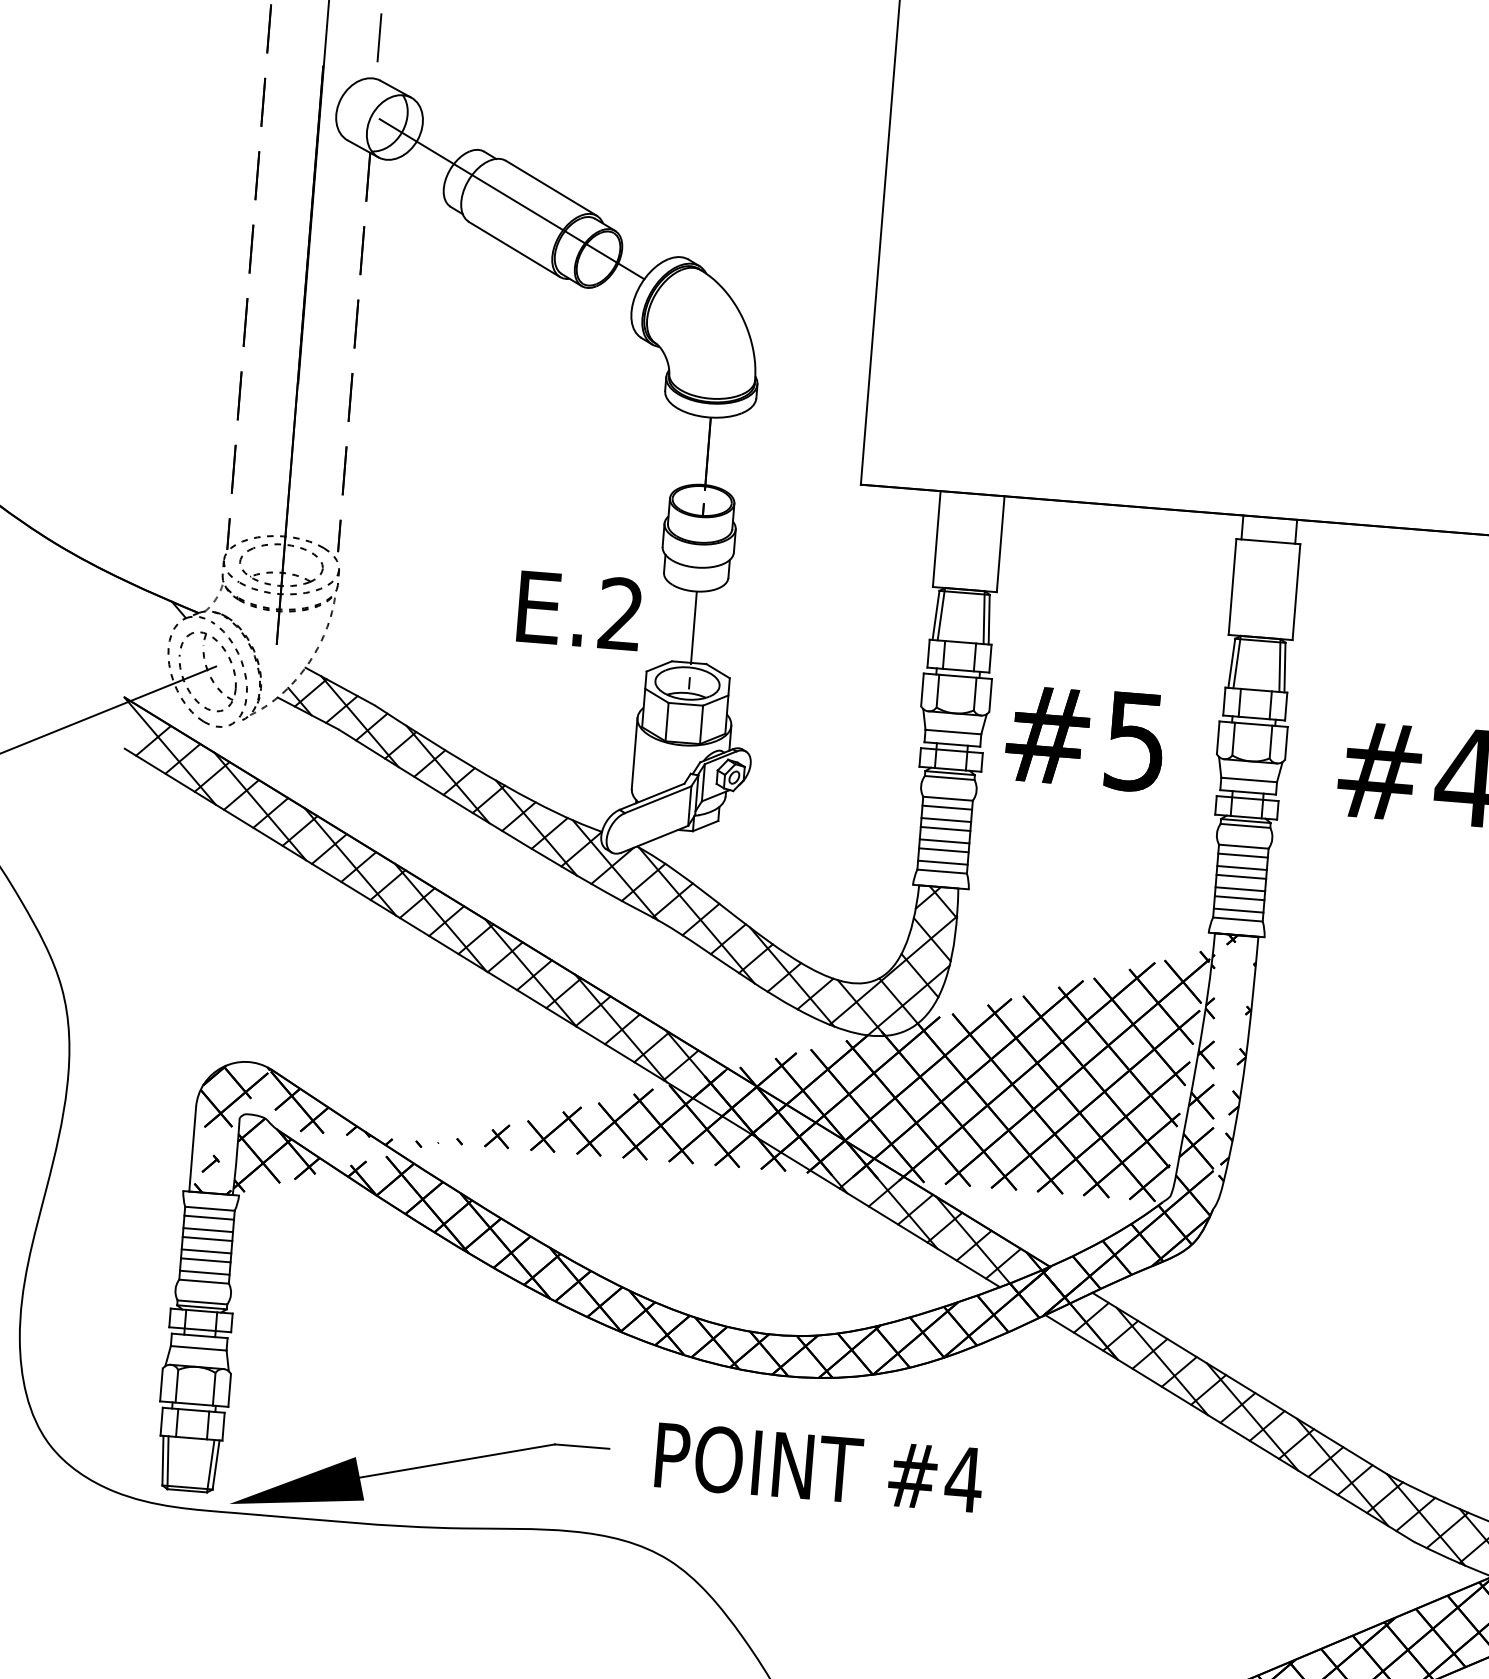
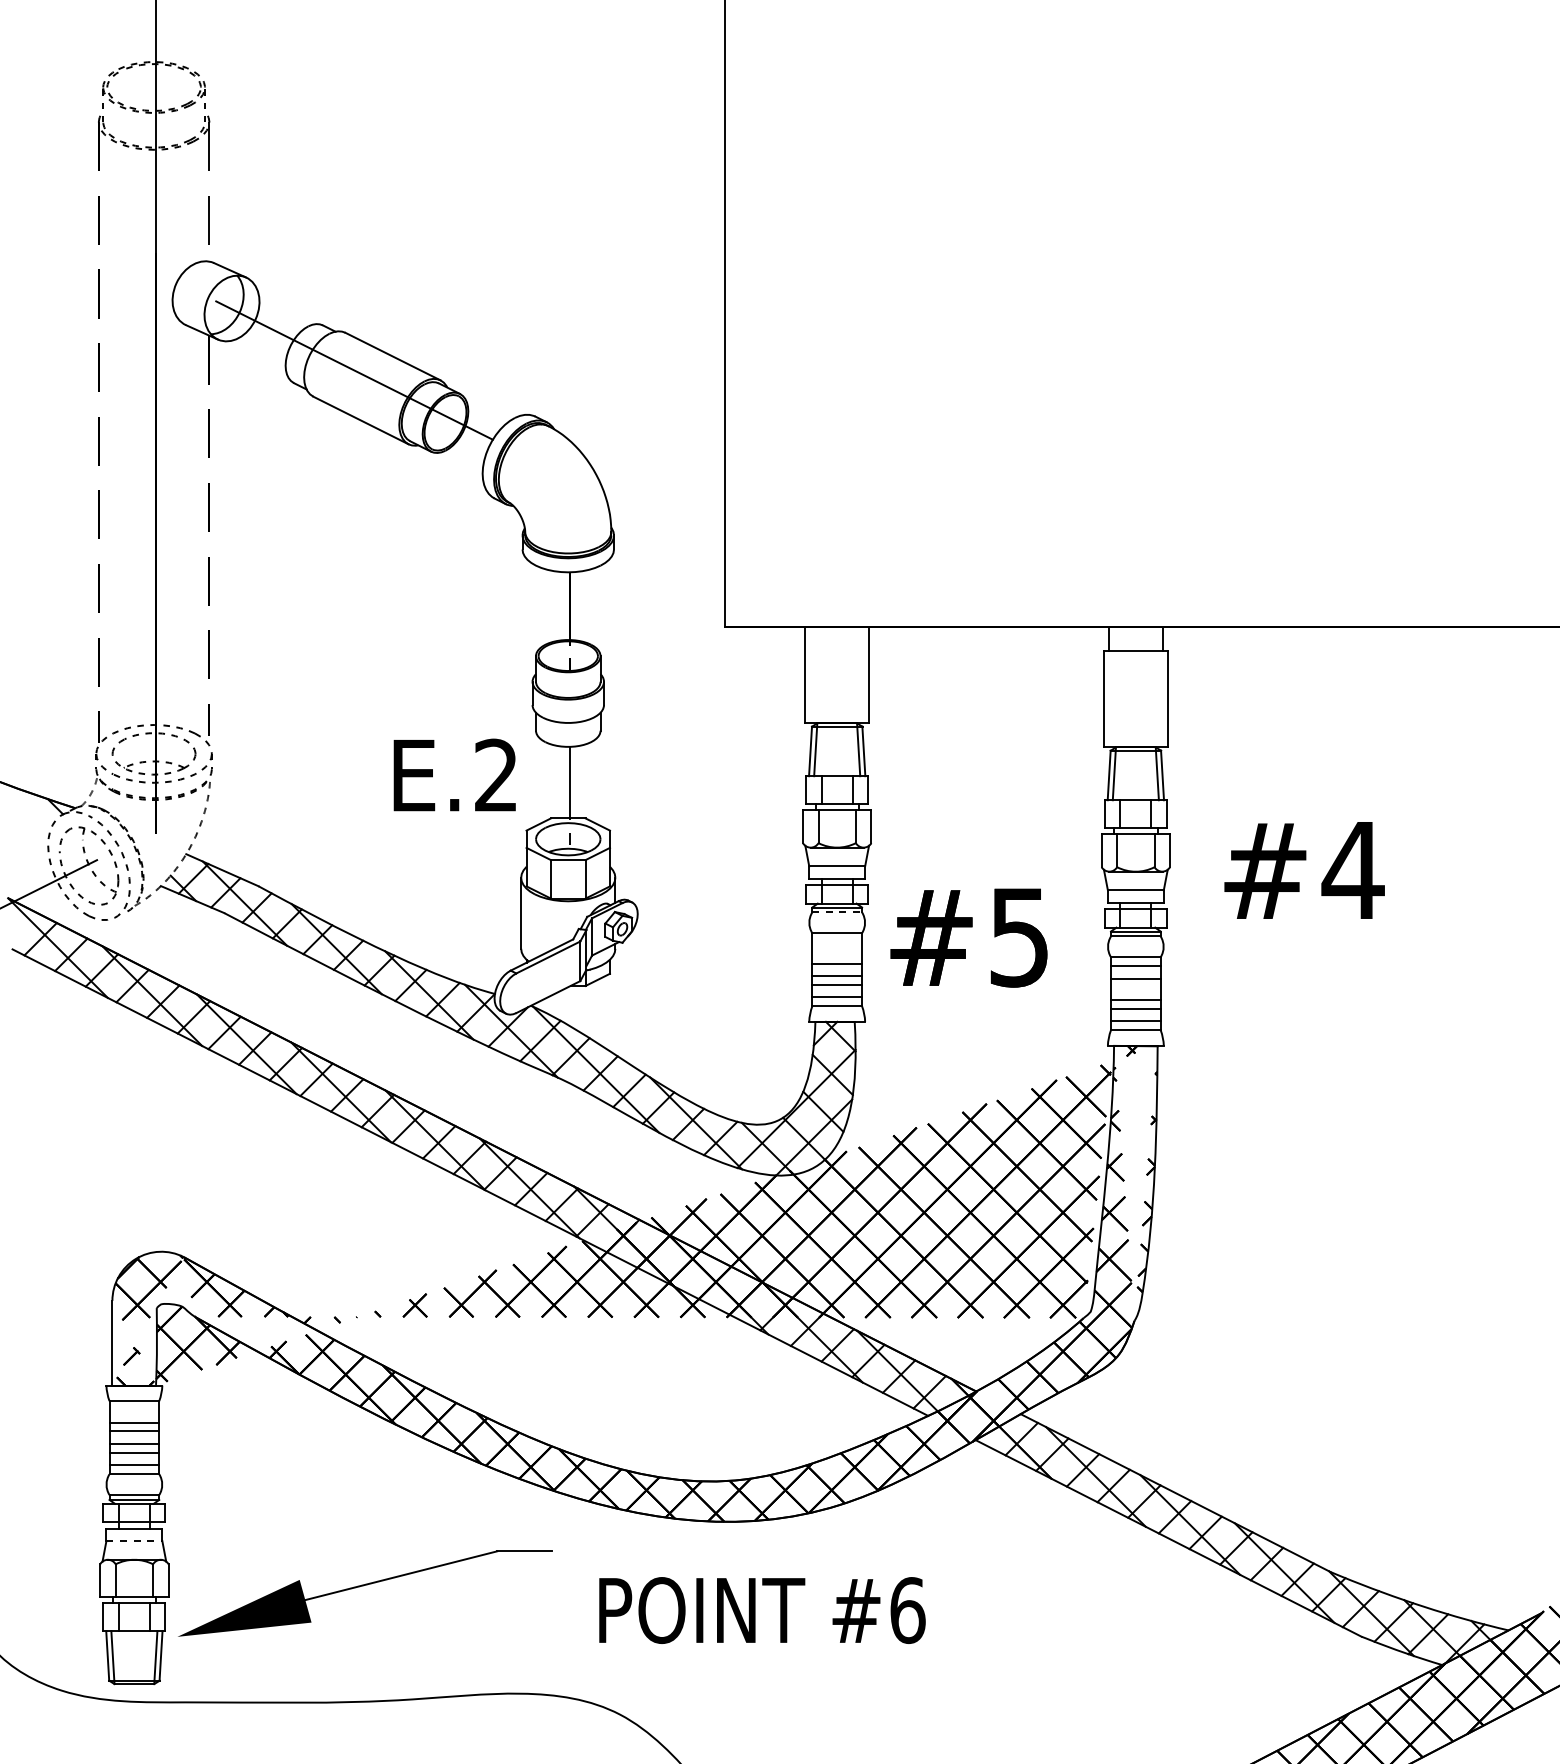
text: (1084, 737) -> (968, 937), moved
line: (949, 778) -> (837, 912), solid -> dashed
line: (947, 808) -> (837, 942), removed
line: (946, 819) -> (837, 954), removed
line: (1241, 876) -> (1135, 987), removed
line: (209, 1218) -> (134, 1410), removed
line: (198, 1348) -> (134, 1541), solid -> dashed
part: (418, 1468) -> (363, 1586), moved
text: (963, 1479) -> (907, 1610), #4 -> #6

